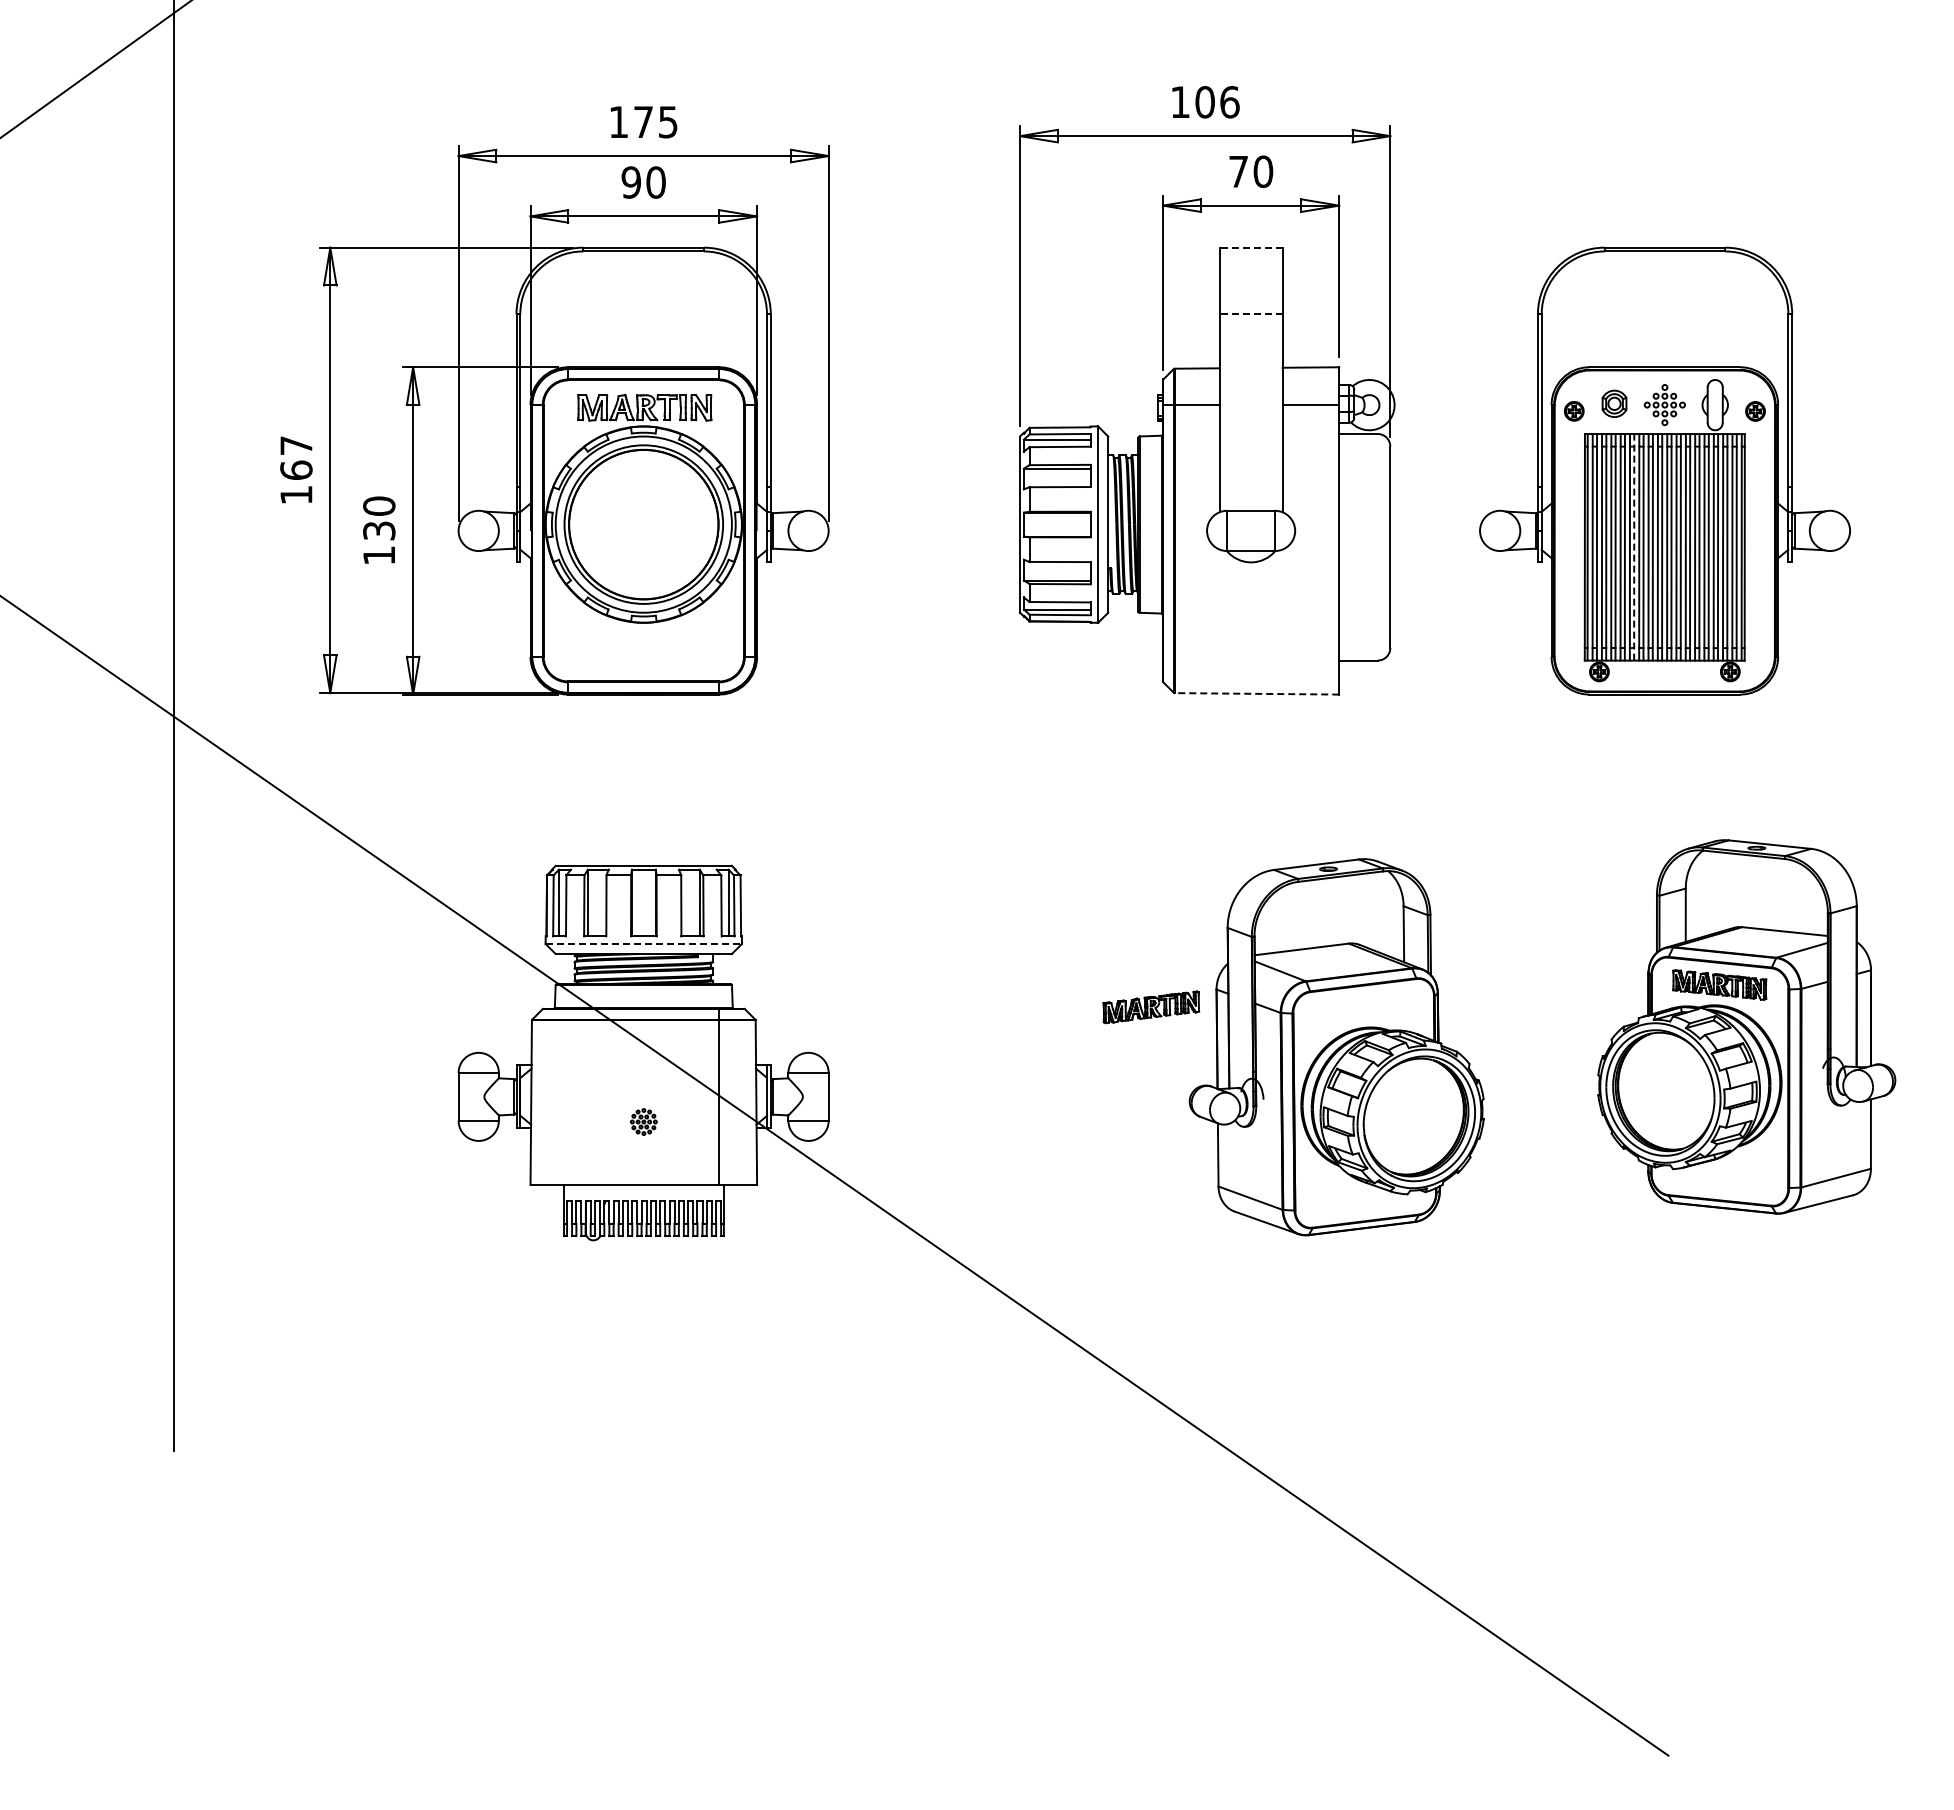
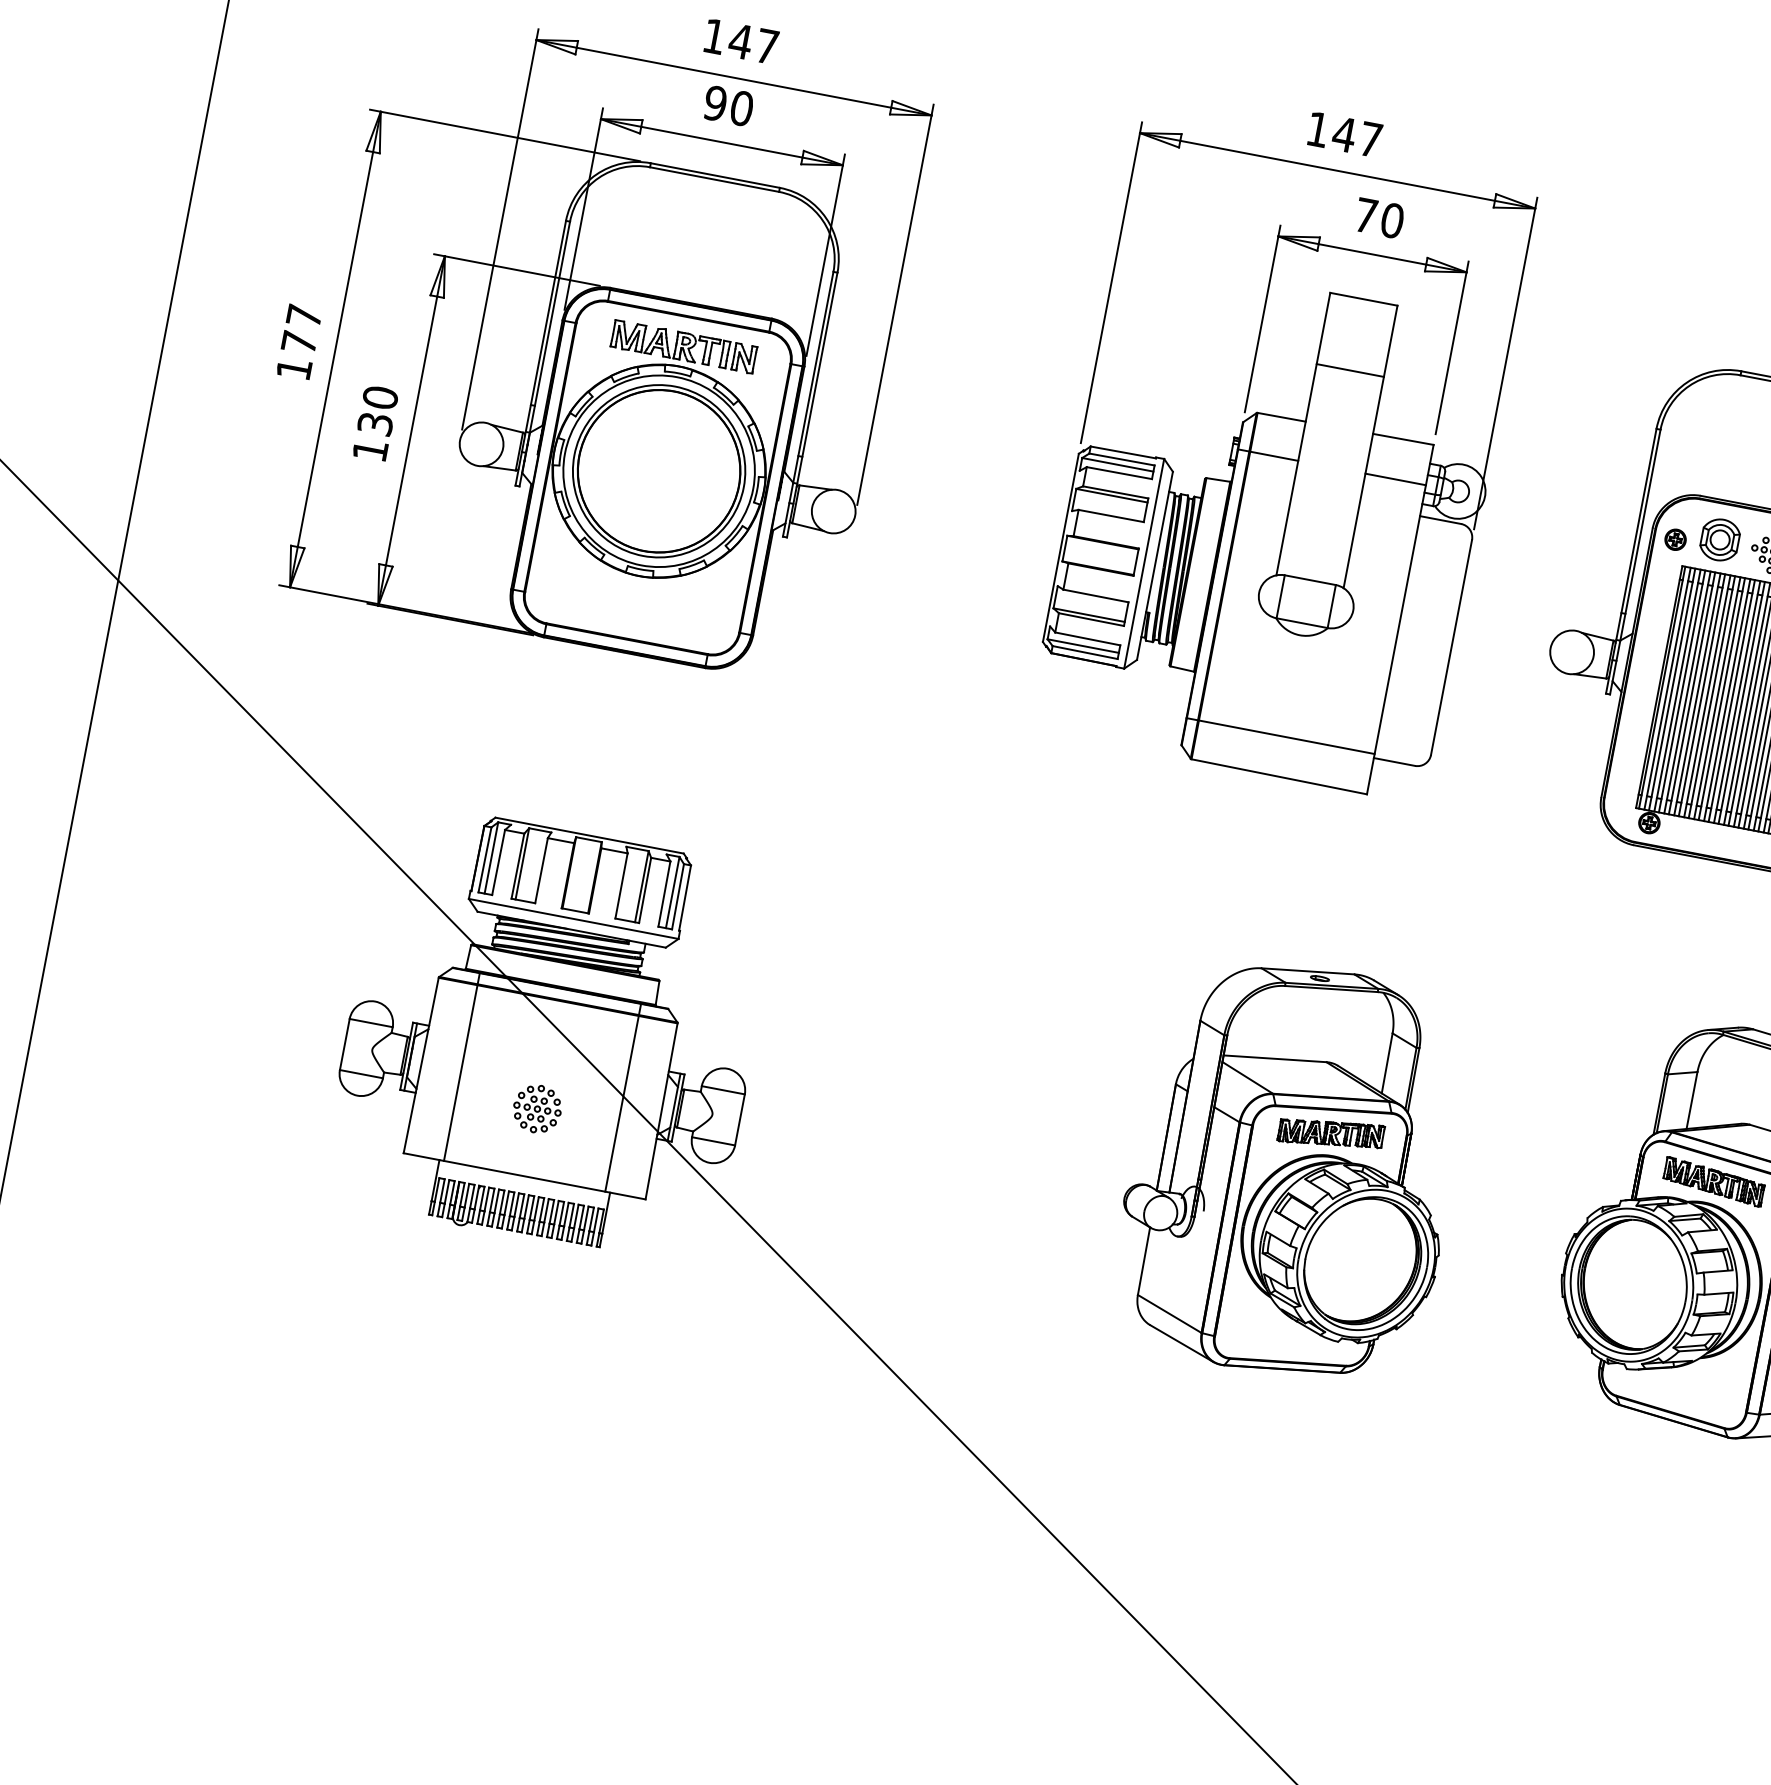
text: (1216, 102) -> (1356, 137), 106 -> 147
text: (655, 122) -> (753, 44), 175 -> 147
line: (1250, 247) -> (1363, 298), dashed -> solid
line: (1250, 314) -> (1349, 370), dashed -> solid
part: (1614, 403) -> (1720, 539), size x1.43
text: (296, 469) -> (299, 341), 167 -> 177
line: (1634, 546) -> (1712, 696), dashed -> solid
line: (1250, 656) -> (1279, 735), added
line: (1256, 693) -> (1278, 776), dashed -> solid
line: (644, 943) -> (574, 918), dashed -> solid
part: (1151, 1007) -> (1331, 1133), moved
line: (568, 1096) -> (462, 1066), added
part: (643, 1121) -> (537, 1108), size x1.67

